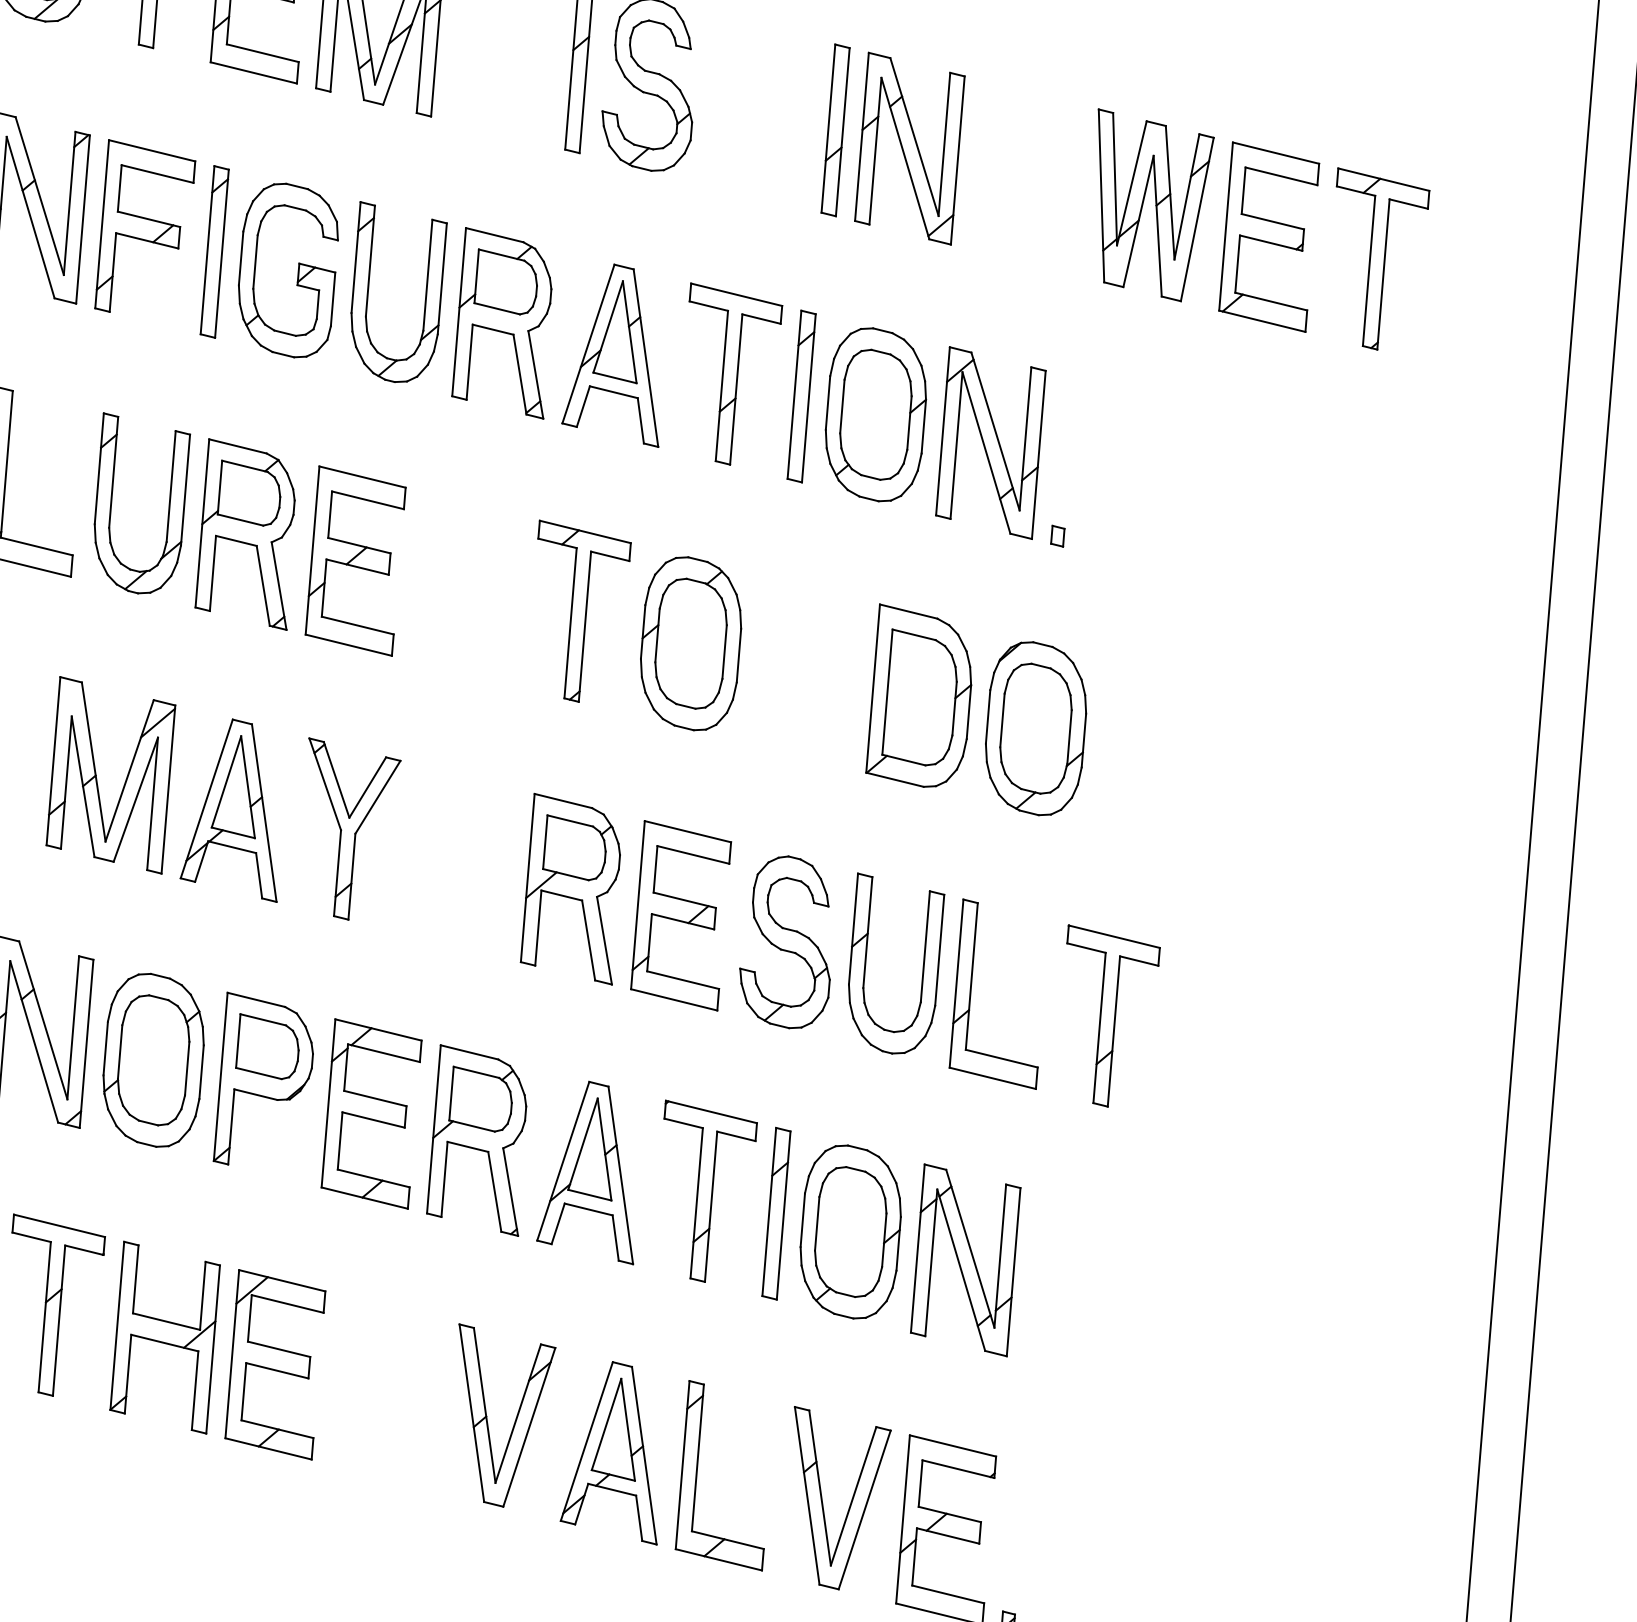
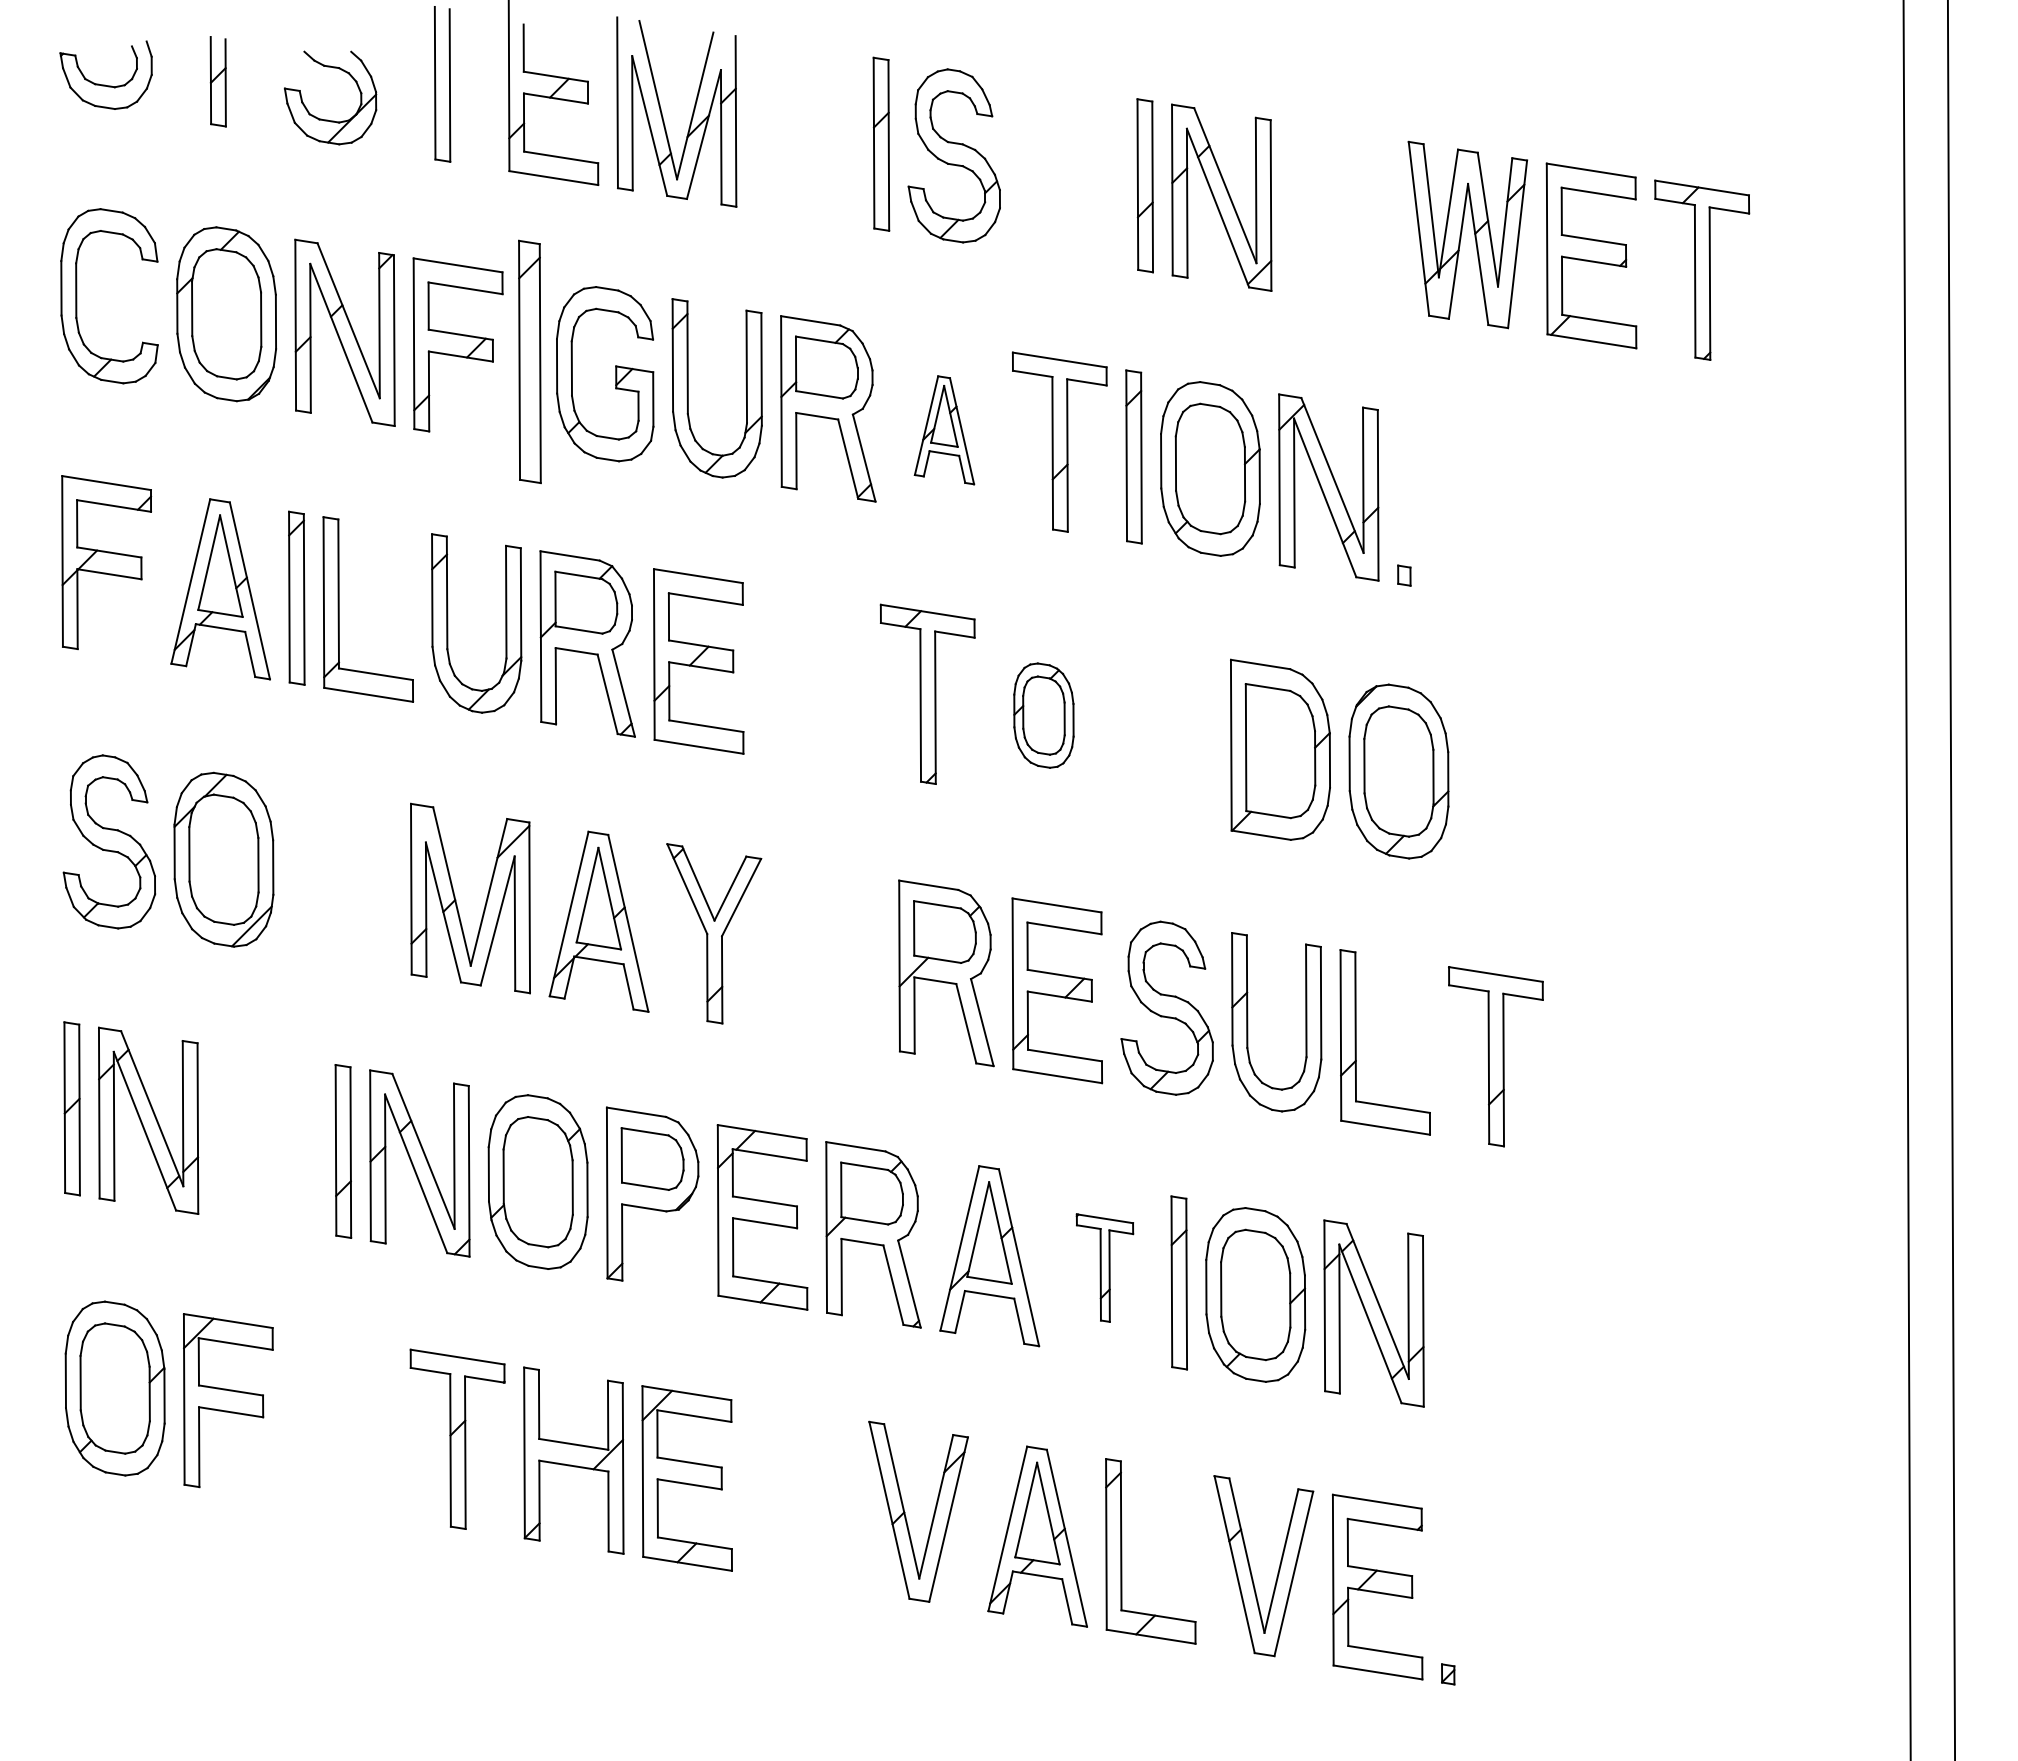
part: (214, 251) -> (529, 361), size x1.4
part: (617, 354) -> (944, 430), size x0.6
part: (690, 643) -> (1043, 715), size x0.6
part: (704, 1192) -> (1104, 1267), size x0.6

